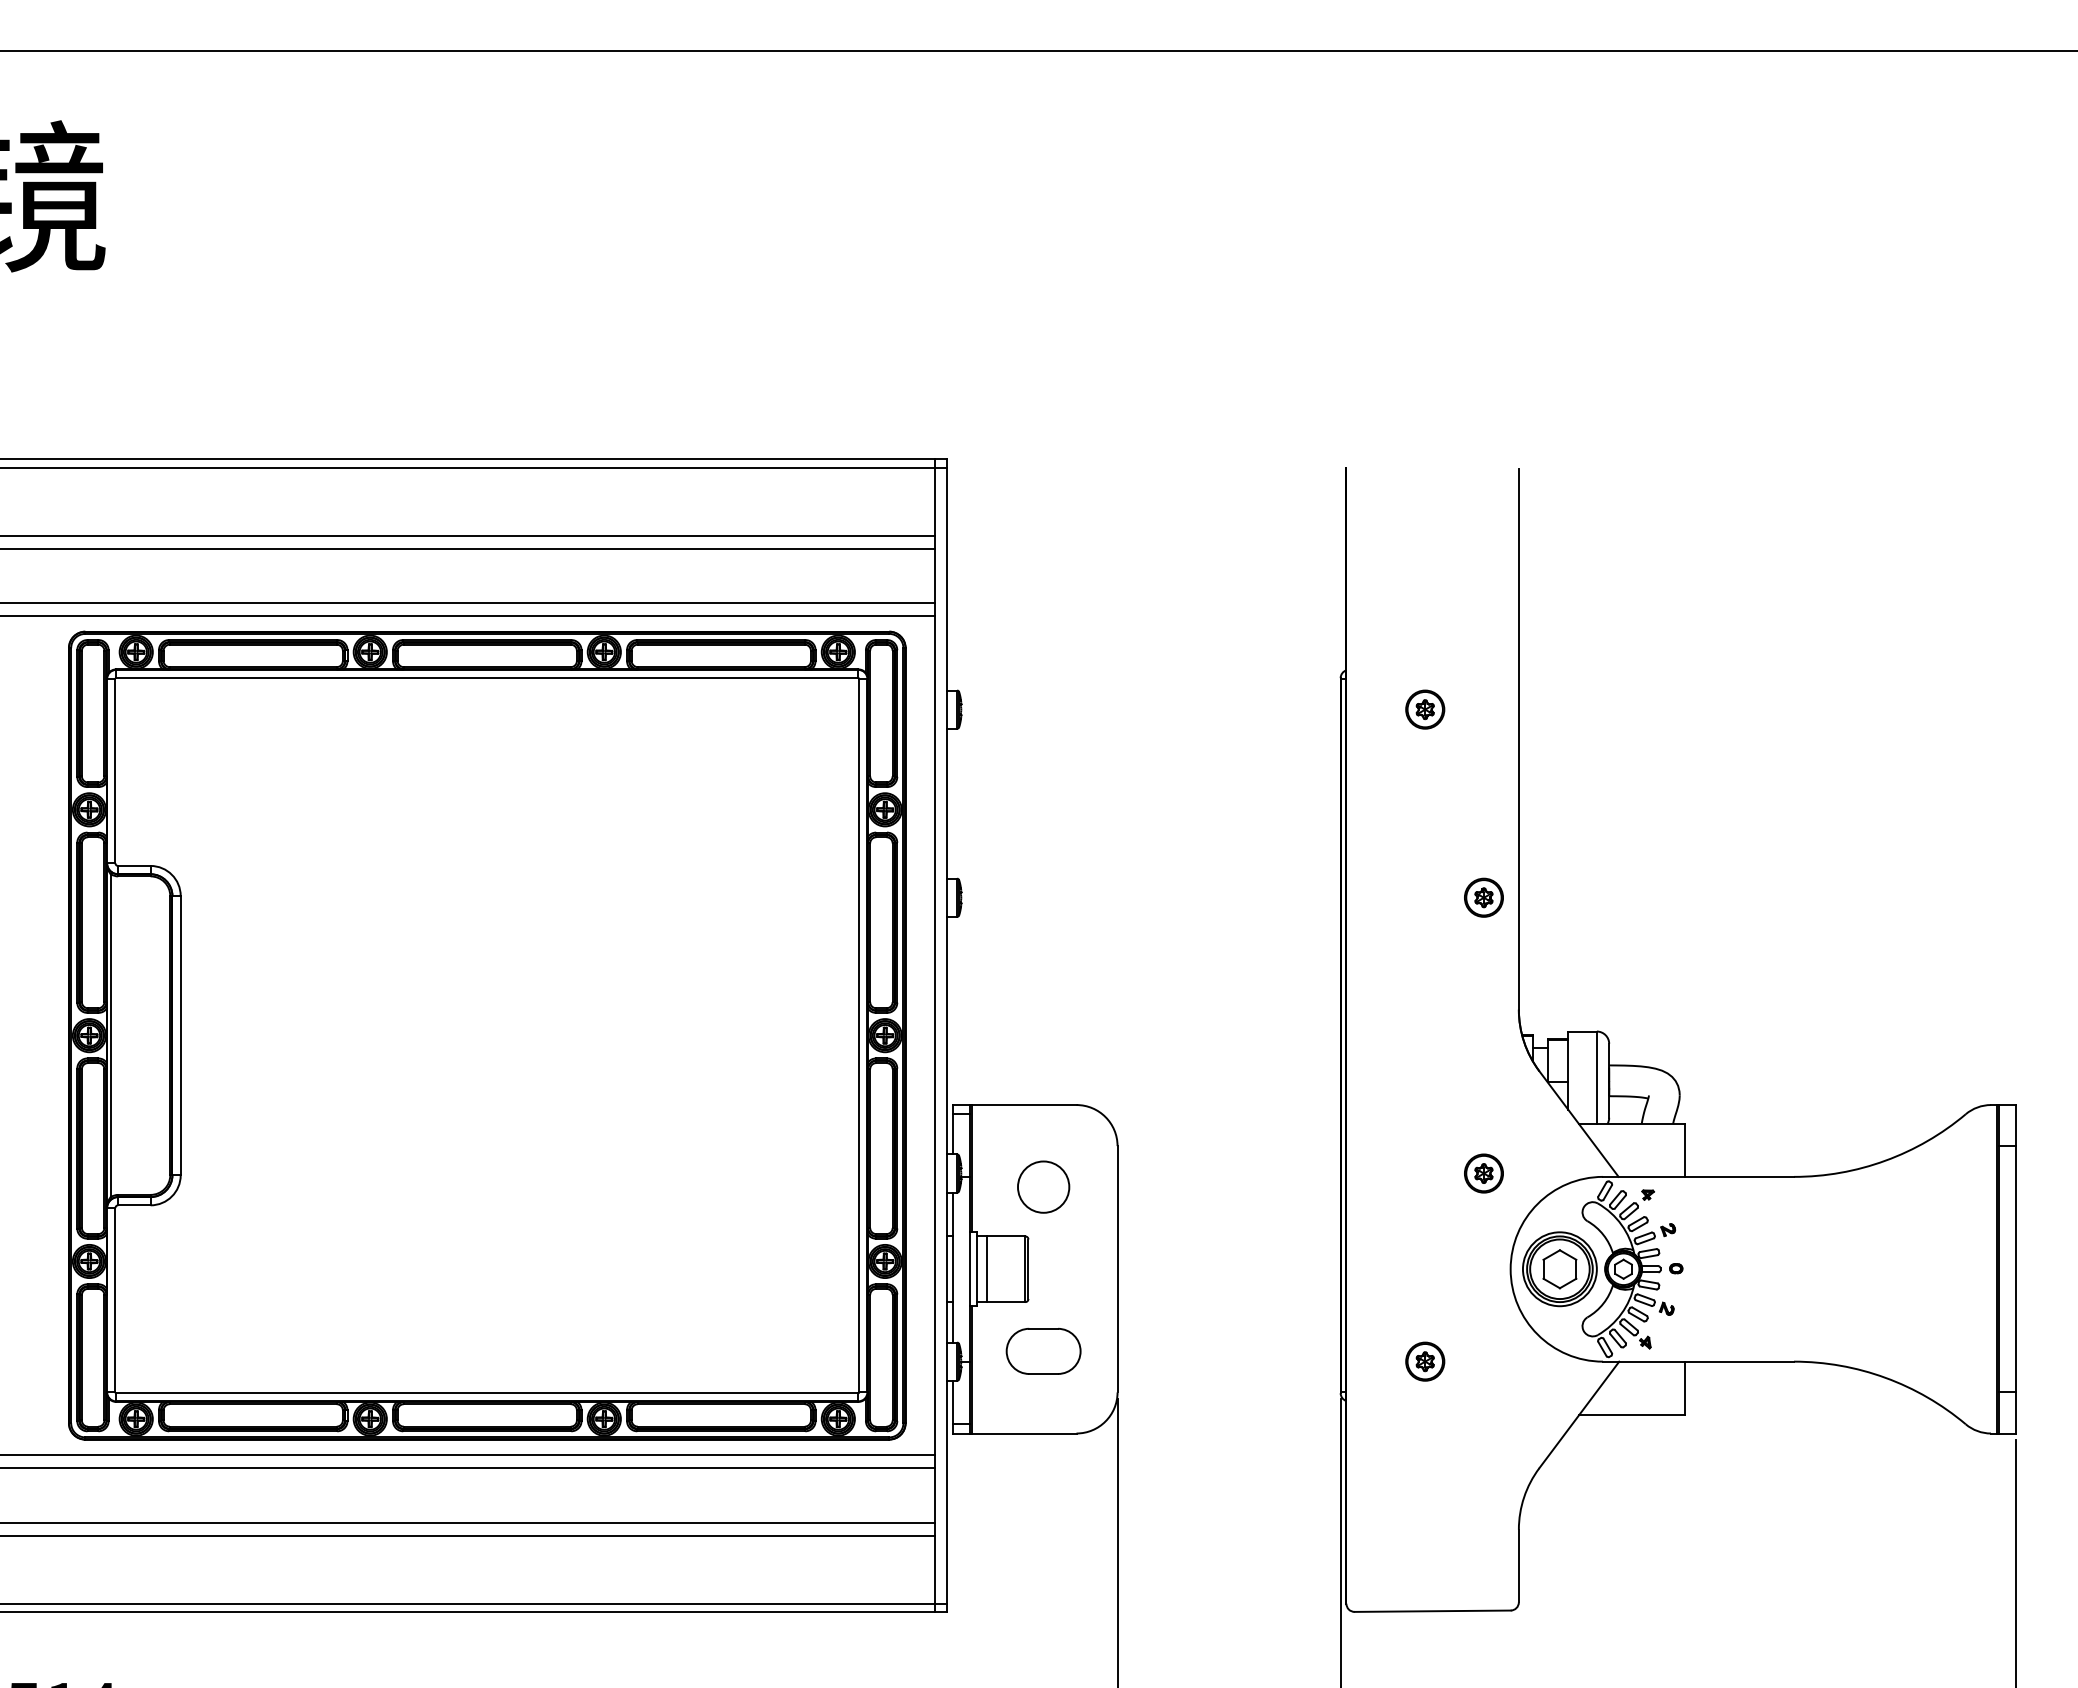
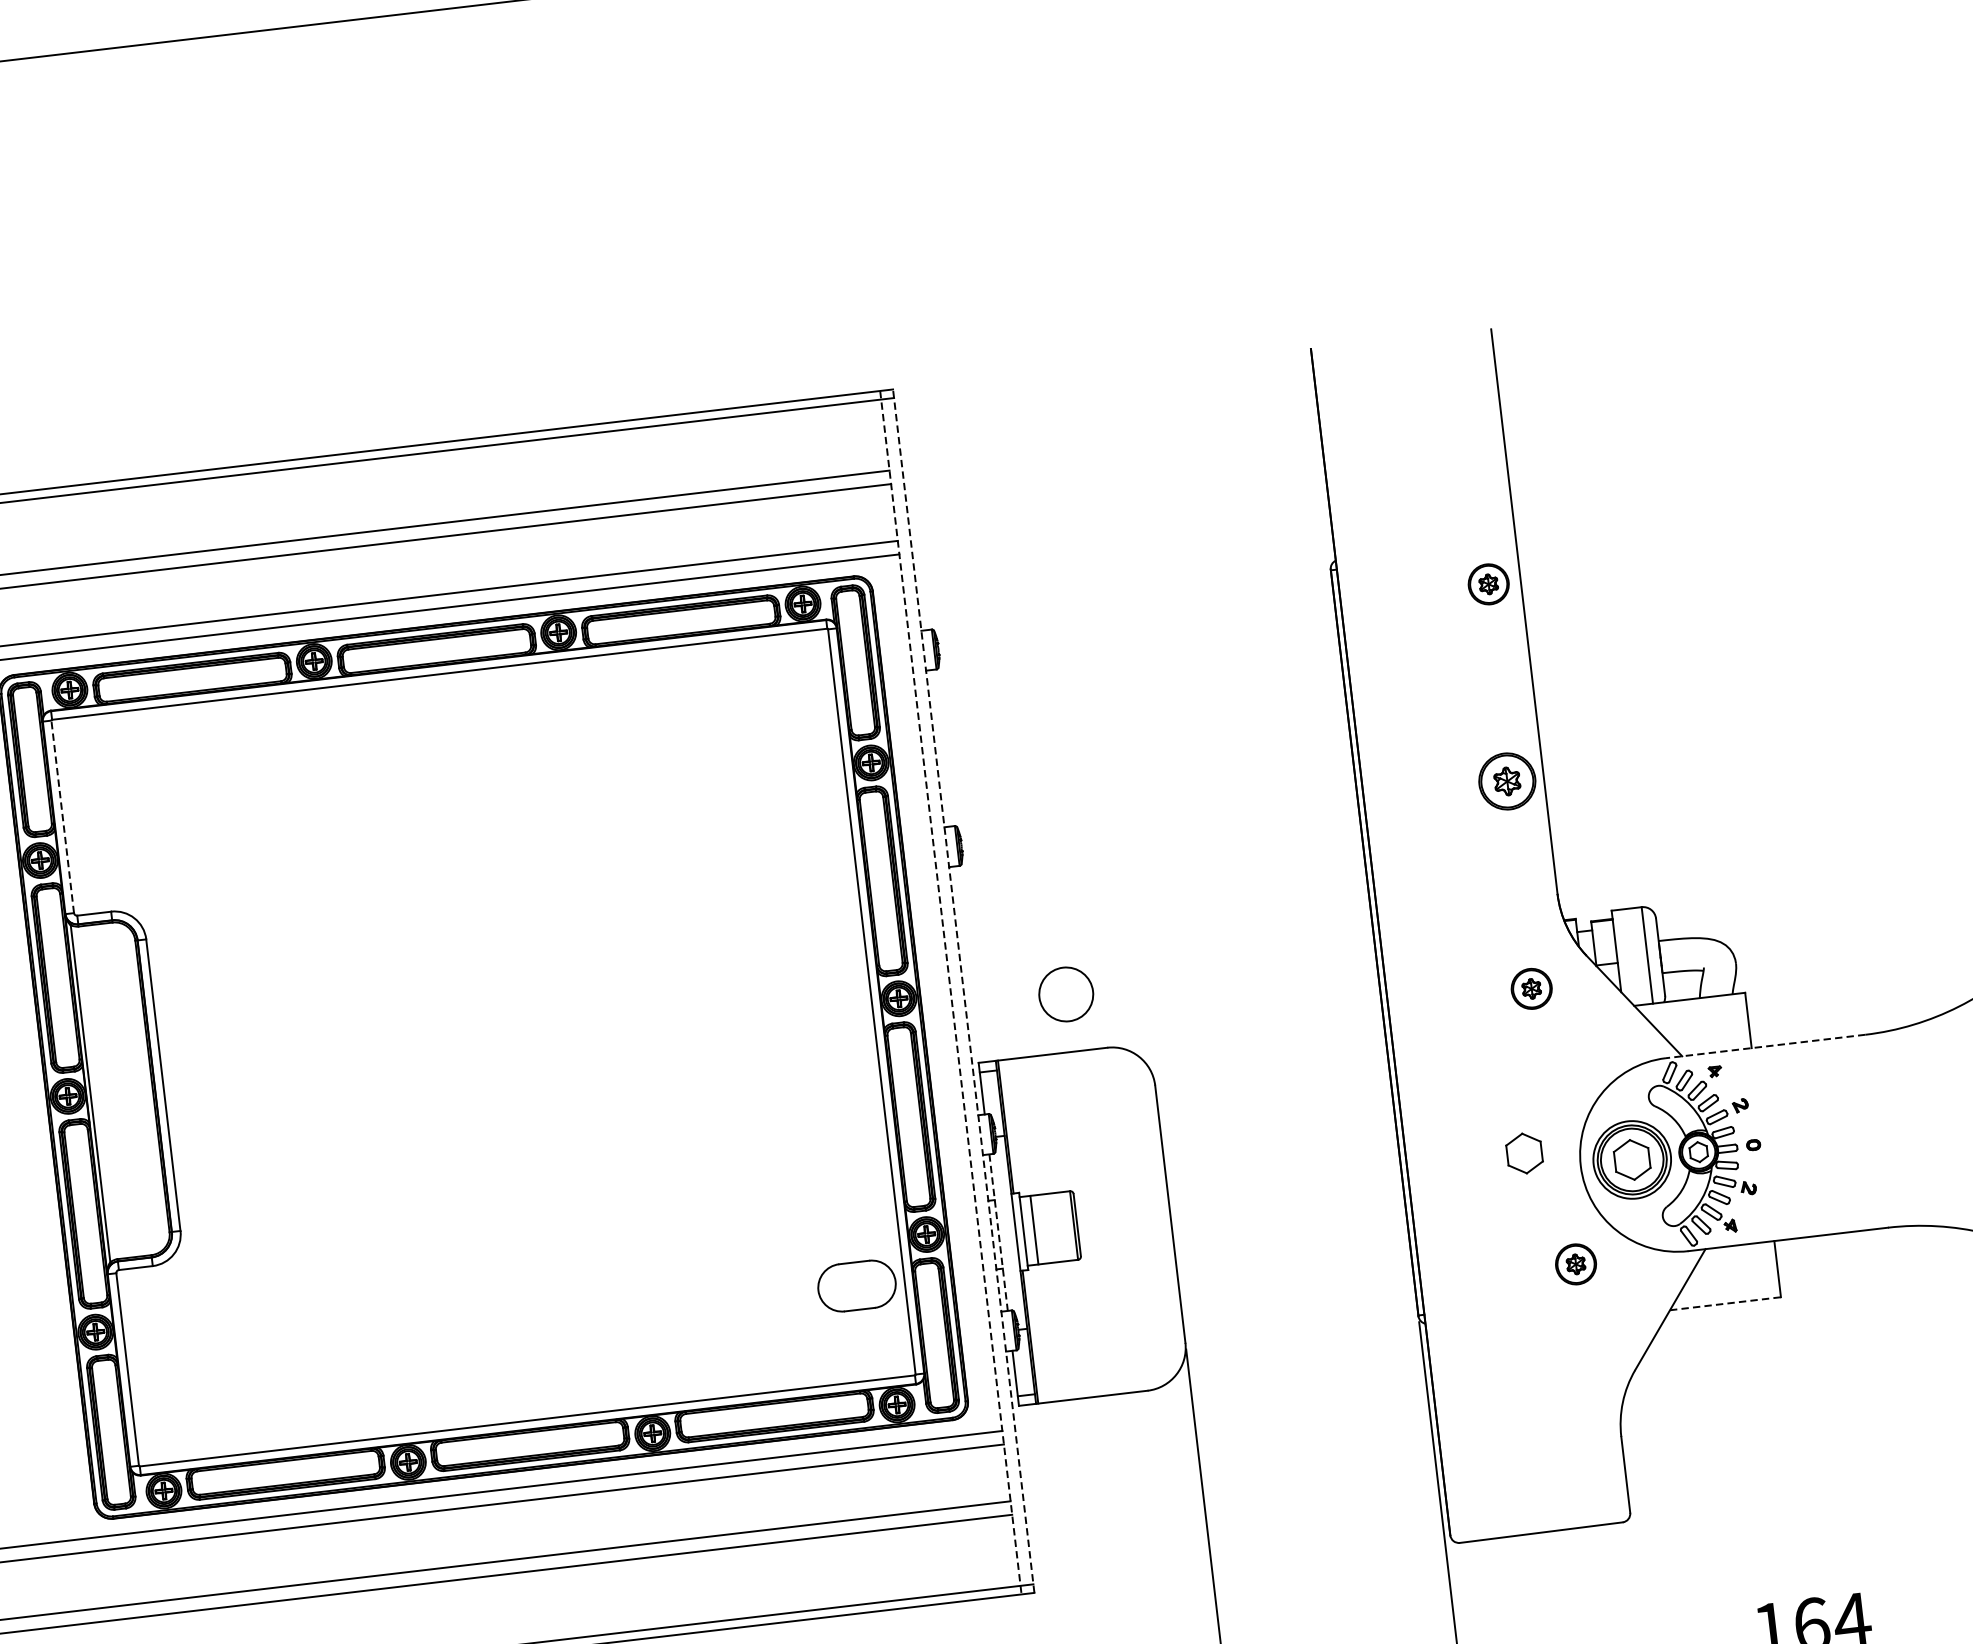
part: (1425, 709) -> (1489, 584), moved
line: (115, 770) -> (62, 816), solid -> dashed
part: (1483, 897) -> (1506, 781), size x1.4
line: (947, 1035) -> (964, 990), solid -> dashed
line: (934, 1036) -> (950, 993), solid -> dashed
part: (1483, 1173) -> (1531, 988), moved
line: (1698, 1176) -> (1765, 1046), solid -> dashed
circle: (1043, 1186) -> (1066, 993), moved
part: (1458, 1251) -> (1524, 1153), added
line: (953, 1267) -> (998, 1232), solid -> dashed
part: (1043, 1350) -> (856, 1285), moved
part: (1425, 1361) -> (1576, 1264), moved
line: (1632, 1415) -> (1725, 1303), solid -> dashed

